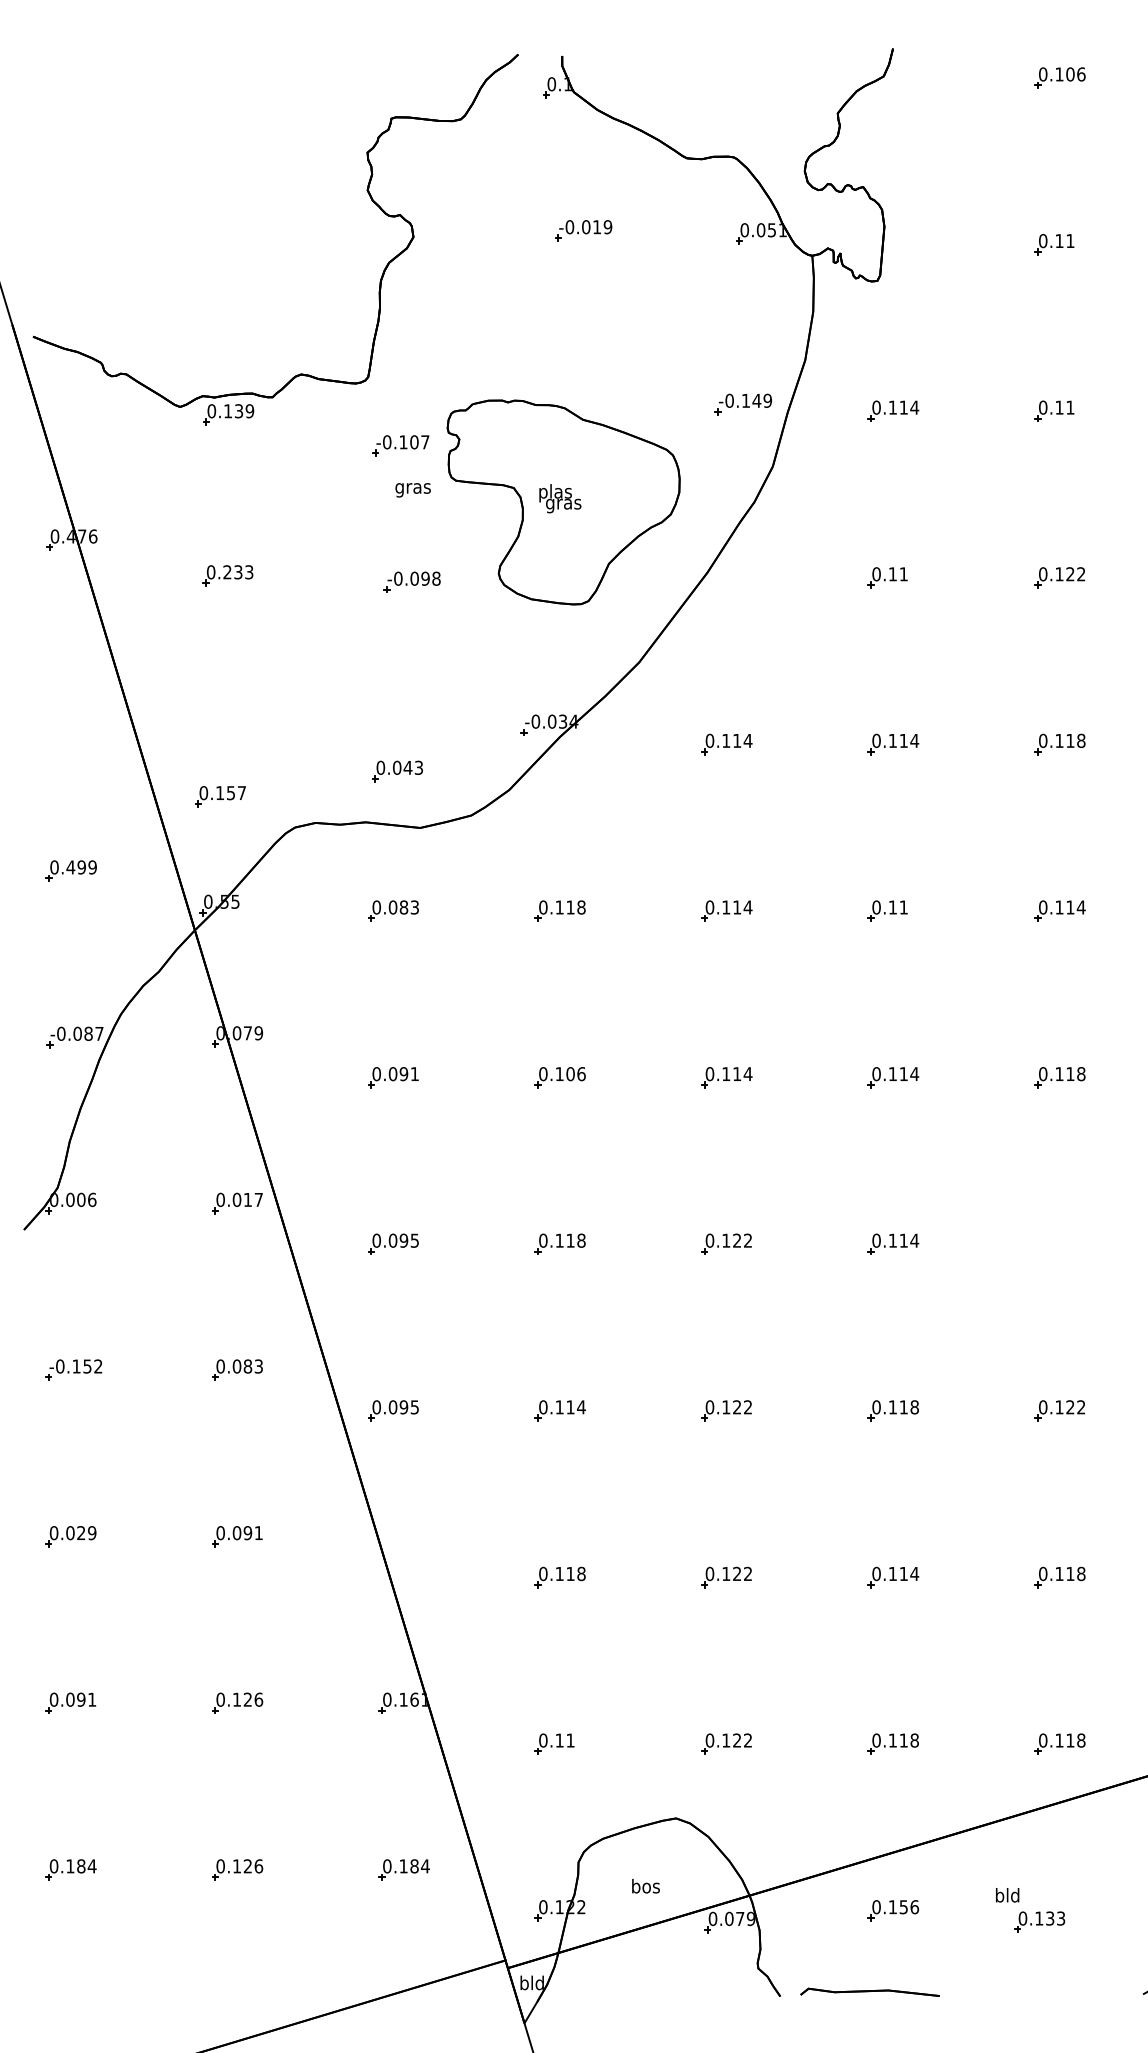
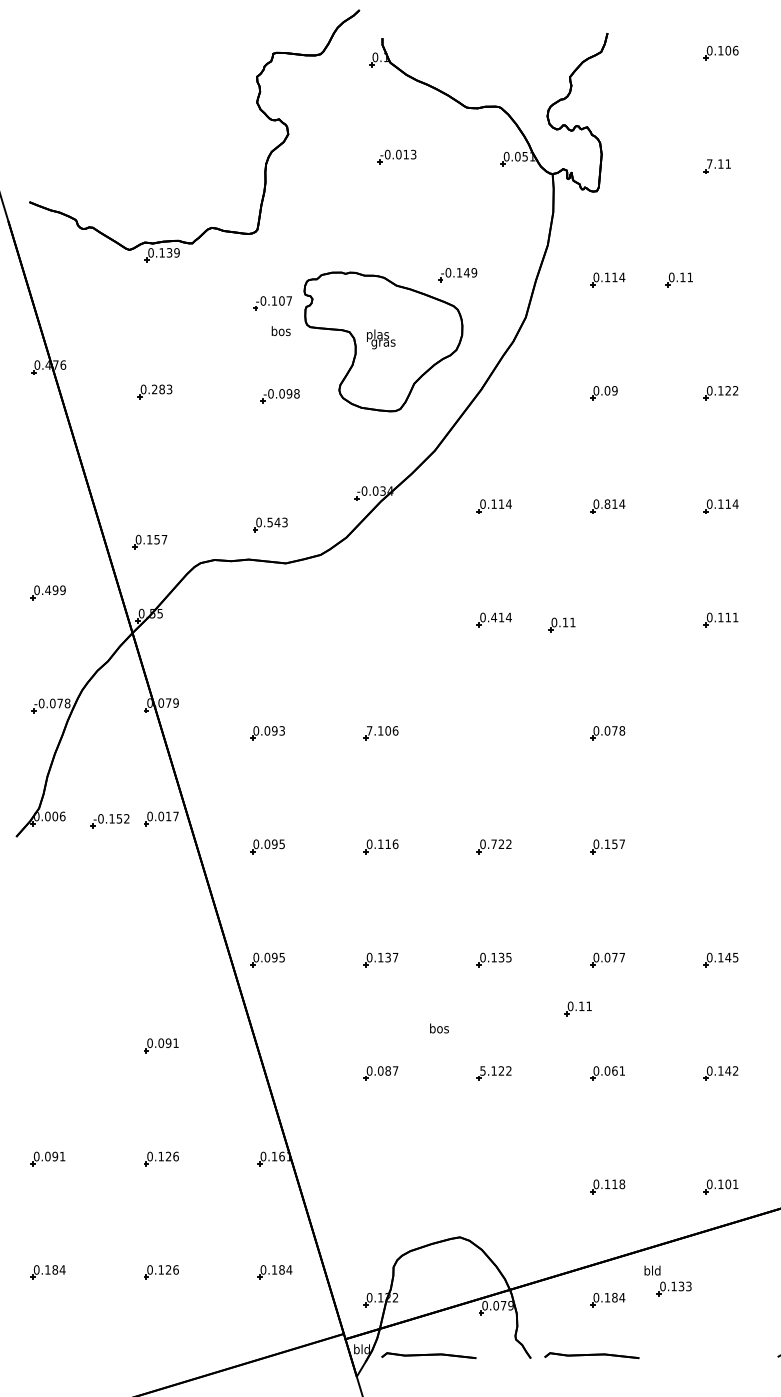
part: (366, 193) -> (256, 104), moved
text: (607, 226) -> (413, 154), -0.019 -> -0.013
text: (1042, 240) -> (709, 163), 0.11 -> 7.11
part: (743, 404) -> (457, 275), moved
part: (1053, 410) -> (678, 279), moved
text: (412, 488) -> (280, 332), gras -> bos
text: (237, 572) -> (161, 389), 0.233 -> 0.283
text: (897, 573) -> (610, 390), 0.11 -> 0.09
text: (892, 739) -> (607, 503), 0.114 -> 0.814
text: (1081, 739) -> (735, 503), 0.118 -> 0.114
text: (397, 767) -> (270, 522), 0.043 -> 0.543
text: (726, 907) -> (494, 617), 0.114 -> 0.414
text: (1081, 907) -> (735, 617), 0.114 -> 0.111
part: (393, 910) -> (267, 619), removed
part: (559, 910) -> (380, 619), removed
part: (887, 910) -> (561, 624), moved
text: (93, 1033) -> (63, 703), -0.087 -> -0.078
text: (413, 1073) -> (281, 730), 0.091 -> 0.093
text: (543, 1073) -> (369, 730), 0.106 -> 7.106
text: (903, 1073) -> (614, 730), 0.114 -> 0.078
part: (725, 1077) -> (493, 733), removed
part: (1059, 1077) -> (720, 733), removed
text: (581, 1239) -> (395, 843), 0.118 -> 0.116
text: (725, 1239) -> (493, 843), 0.122 -> 0.722
text: (909, 1241) -> (618, 844), 0.114 -> 0.157
part: (72, 1370) -> (109, 821), moved
part: (237, 1370) -> (161, 932), removed
text: (575, 1407) -> (391, 957), 0.114 -> 0.137
text: (741, 1407) -> (504, 957), 0.122 -> 0.135
text: (903, 1407) -> (614, 957), 0.118 -> 0.077
text: (1075, 1407) -> (731, 957), 0.122 -> 0.145
part: (69, 1536) -> (47, 1045), removed
text: (571, 1573) -> (388, 1070), 0.118 -> 0.087
text: (709, 1573) -> (482, 1070), 0.122 -> 5.122
text: (903, 1573) -> (614, 1070), 0.114 -> 0.061
text: (1075, 1573) -> (731, 1070), 0.118 -> 0.142
text: (1075, 1740) -> (731, 1184), 0.118 -> 0.101
part: (553, 1743) -> (577, 1008), moved
part: (725, 1743) -> (493, 1186), removed
text: (646, 1886) -> (439, 1028), moved
text: (909, 1906) -> (618, 1297), 0.156 -> 0.184
part: (1029, 1909) -> (667, 1280), moved
part: (629, 1992) -> (428, 1355), added

